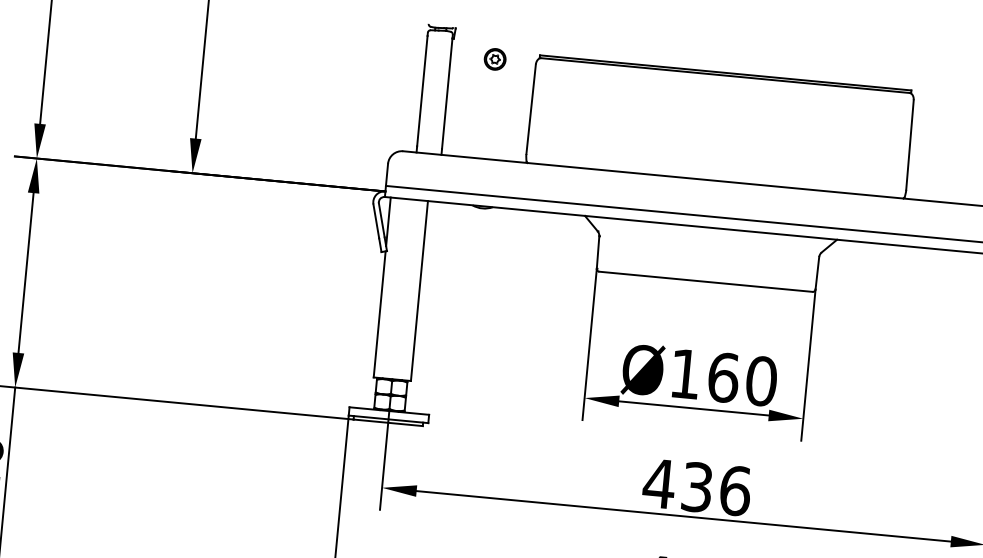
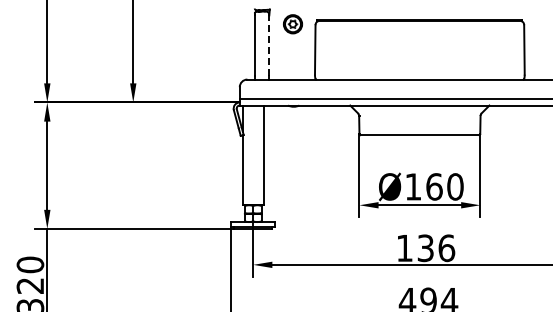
part: (494, 59) -> (292, 24), size x1.6
line: (447, 93) -> (268, 45), solid -> dashed
text: (658, 484) -> (404, 248), 436 -> 136

